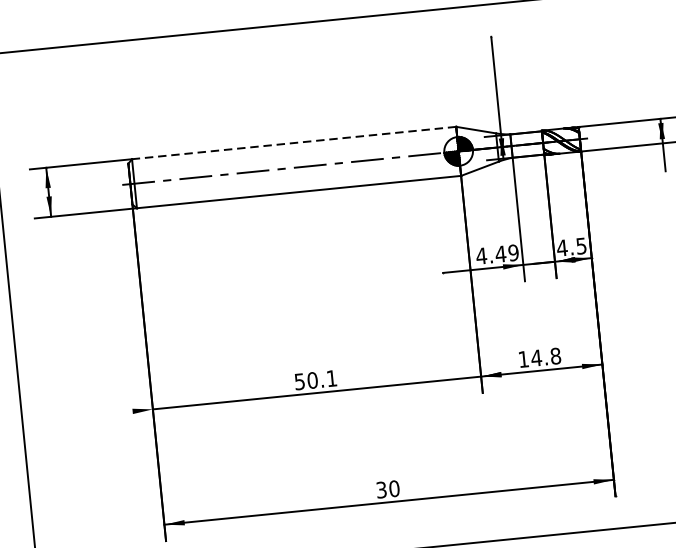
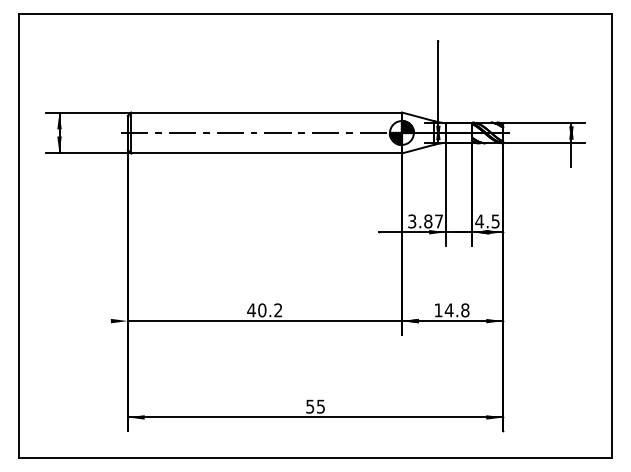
line: (294, 143) -> (266, 112), dashed -> solid
text: (497, 254) -> (425, 221), 4.49 -> 3.87
text: (315, 380) -> (264, 310), 50.1 -> 40.2
text: (387, 489) -> (315, 406), 30 -> 55

